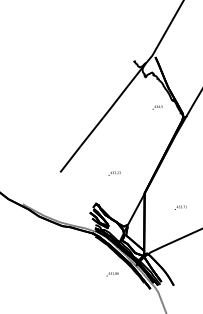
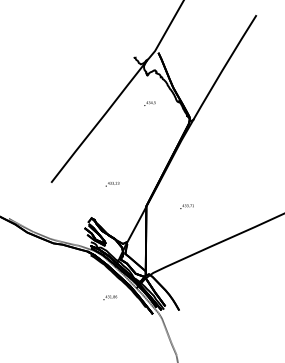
text: (157, 107) -> (149, 103), moved
text: (180, 207) -> (186, 206), moved

